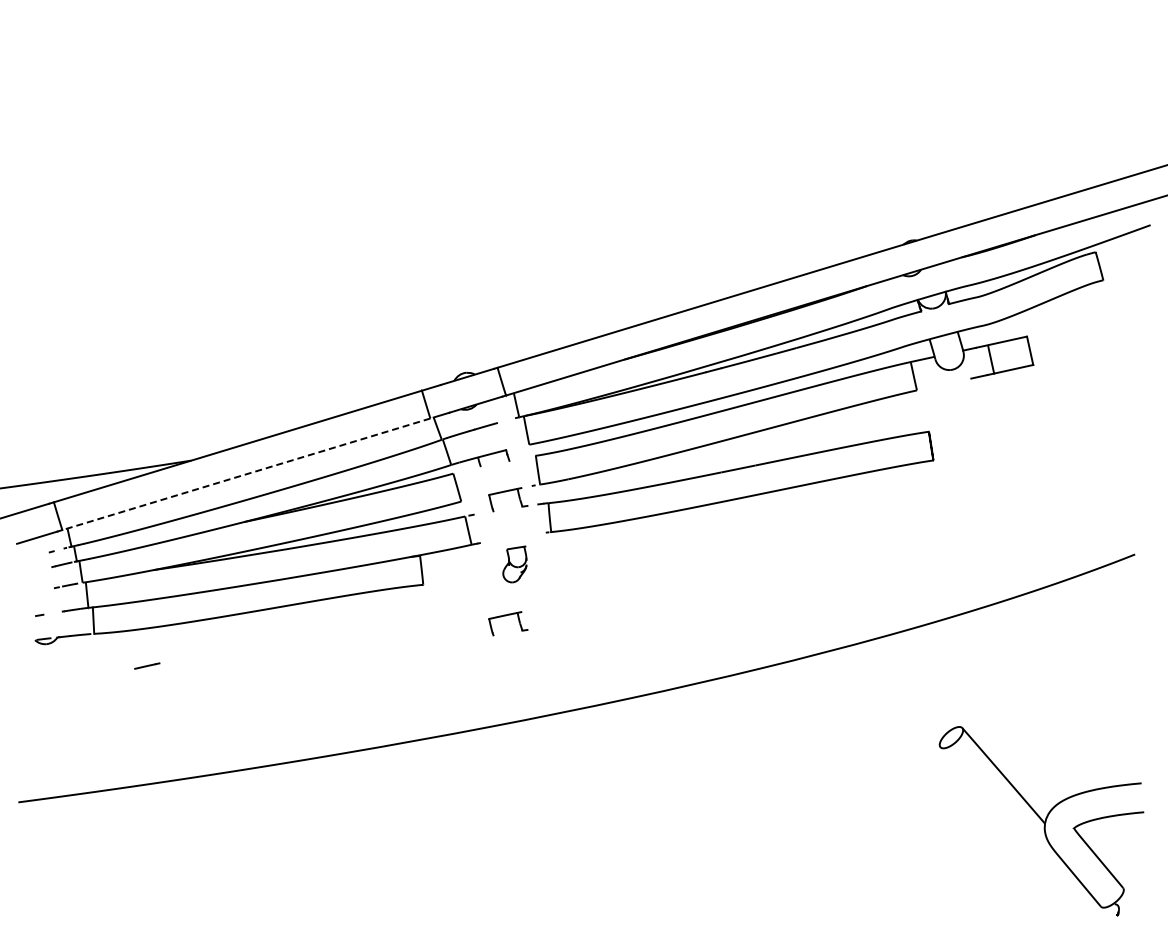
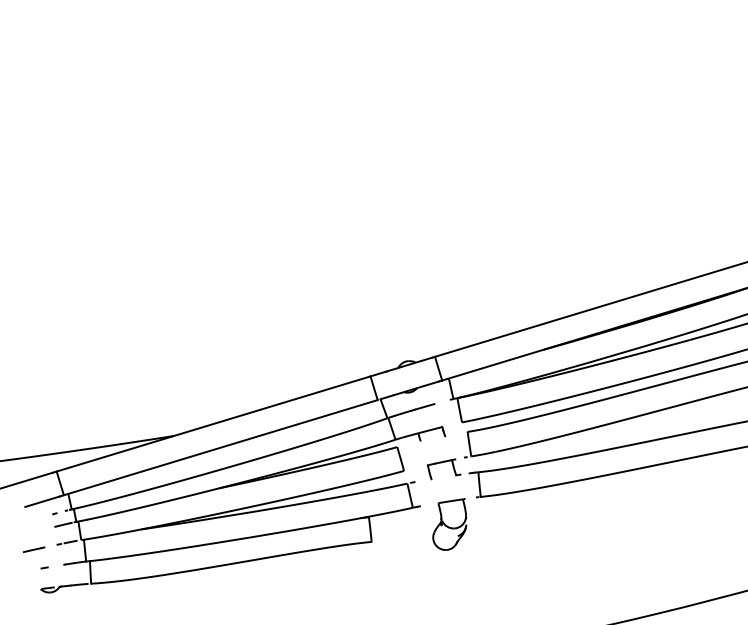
line: (245, 474) -> (220, 447), dashed -> solid
part: (514, 564) -> (449, 524), size x1.67
part: (506, 616) -> (442, 568), removed
line: (147, 665) -> (34, 549), moved

